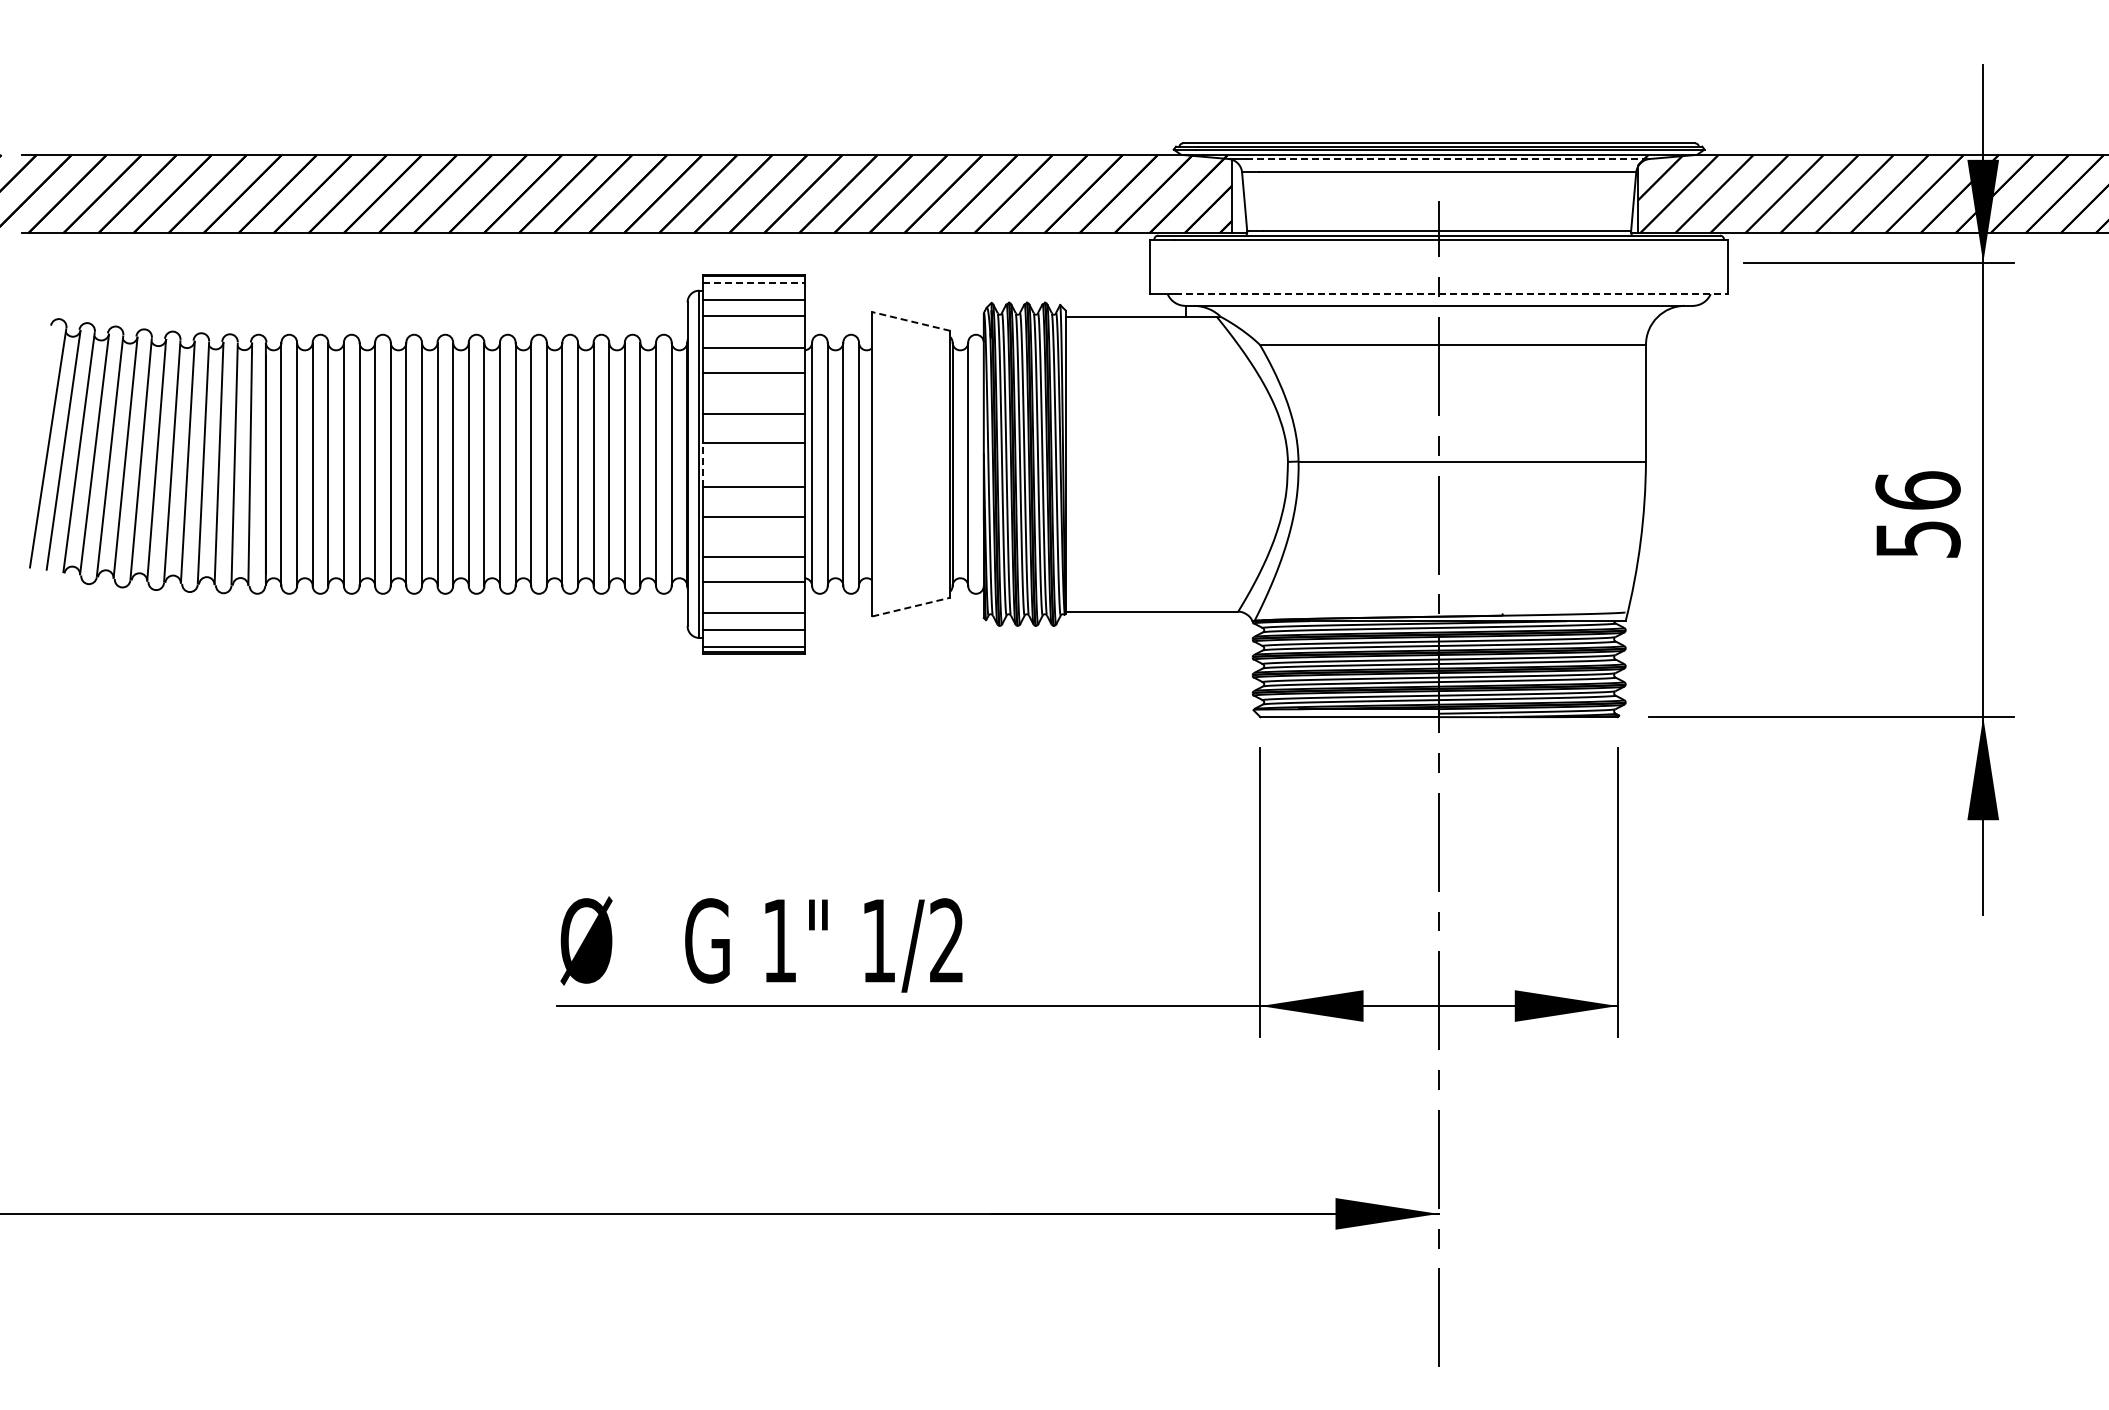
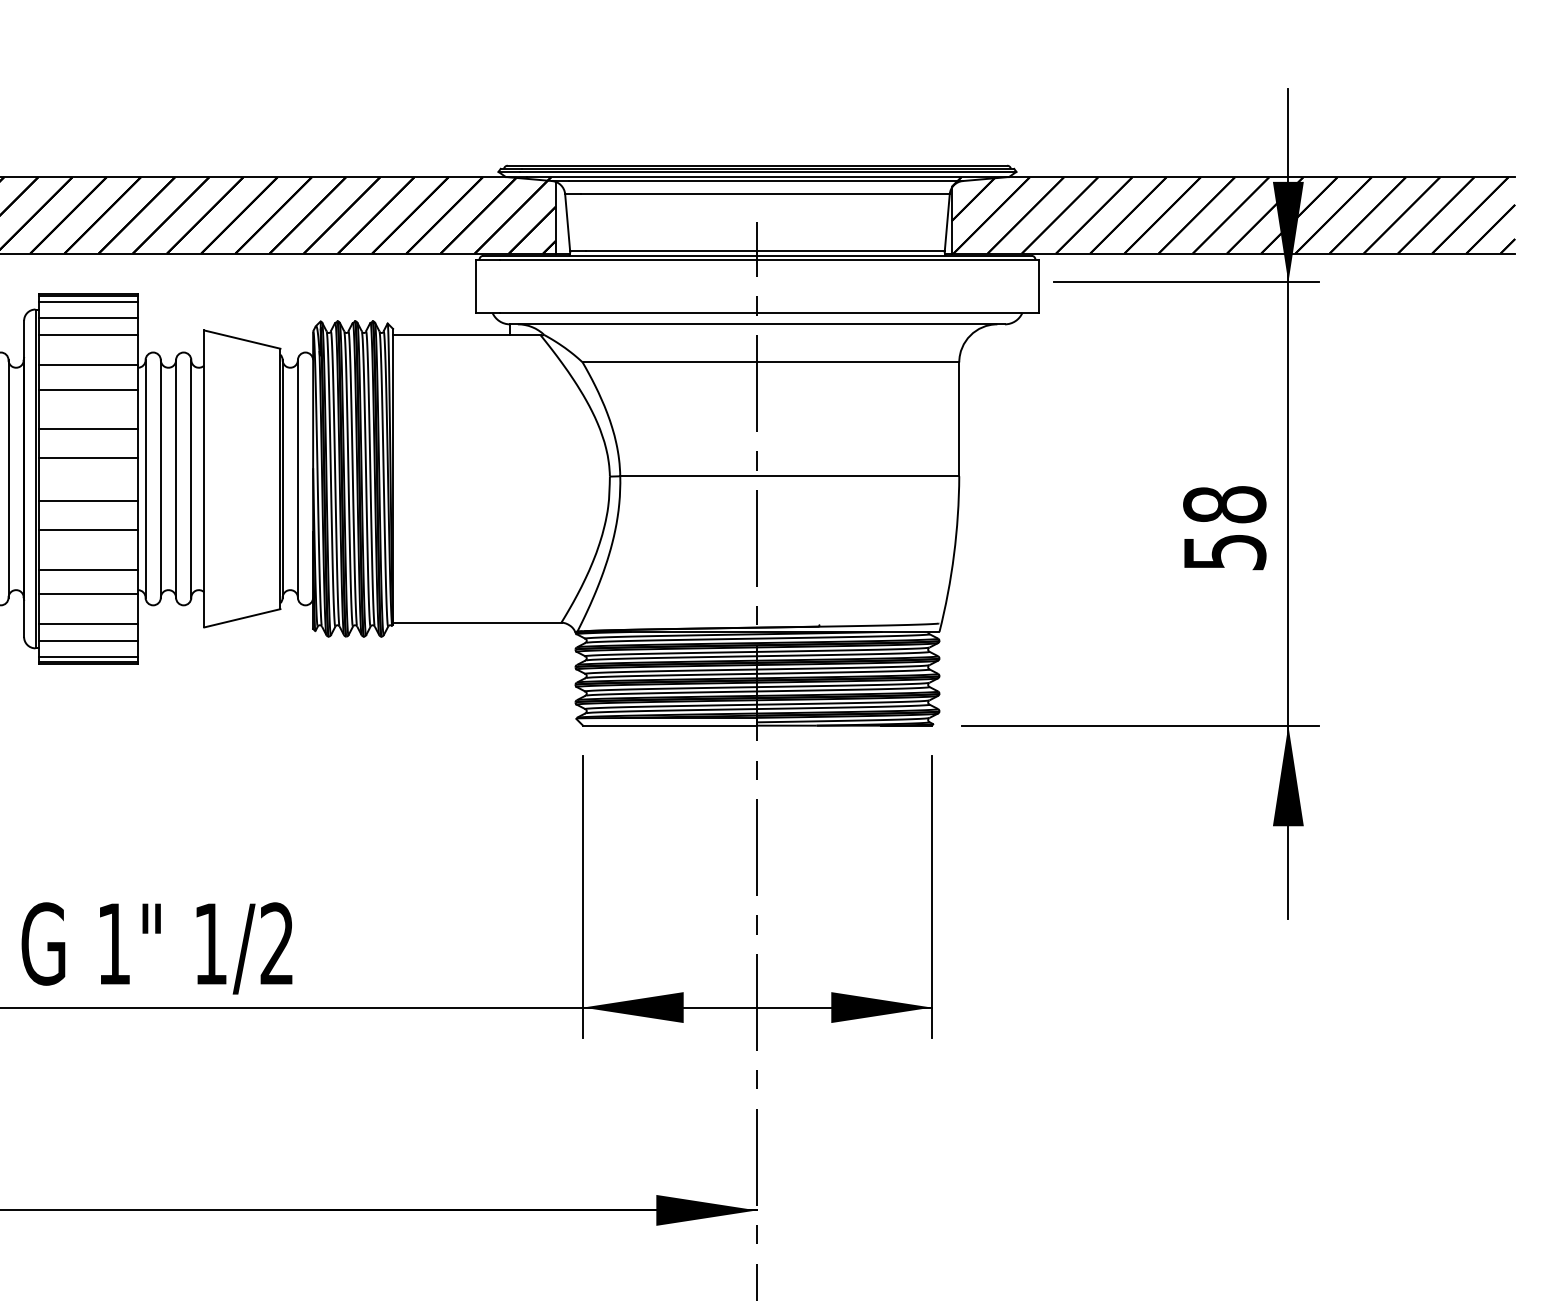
line: (1448, 159) -> (766, 181), dashed -> solid
line: (753, 282) -> (88, 301), dashed -> solid
line: (1451, 294) -> (769, 313), dashed -> solid
line: (910, 321) -> (241, 339), dashed -> solid
line: (703, 465) -> (39, 480), dashed -> solid
text: (1917, 490) -> (1224, 504), 56 -> 58
line: (911, 607) -> (242, 618), dashed -> solid

